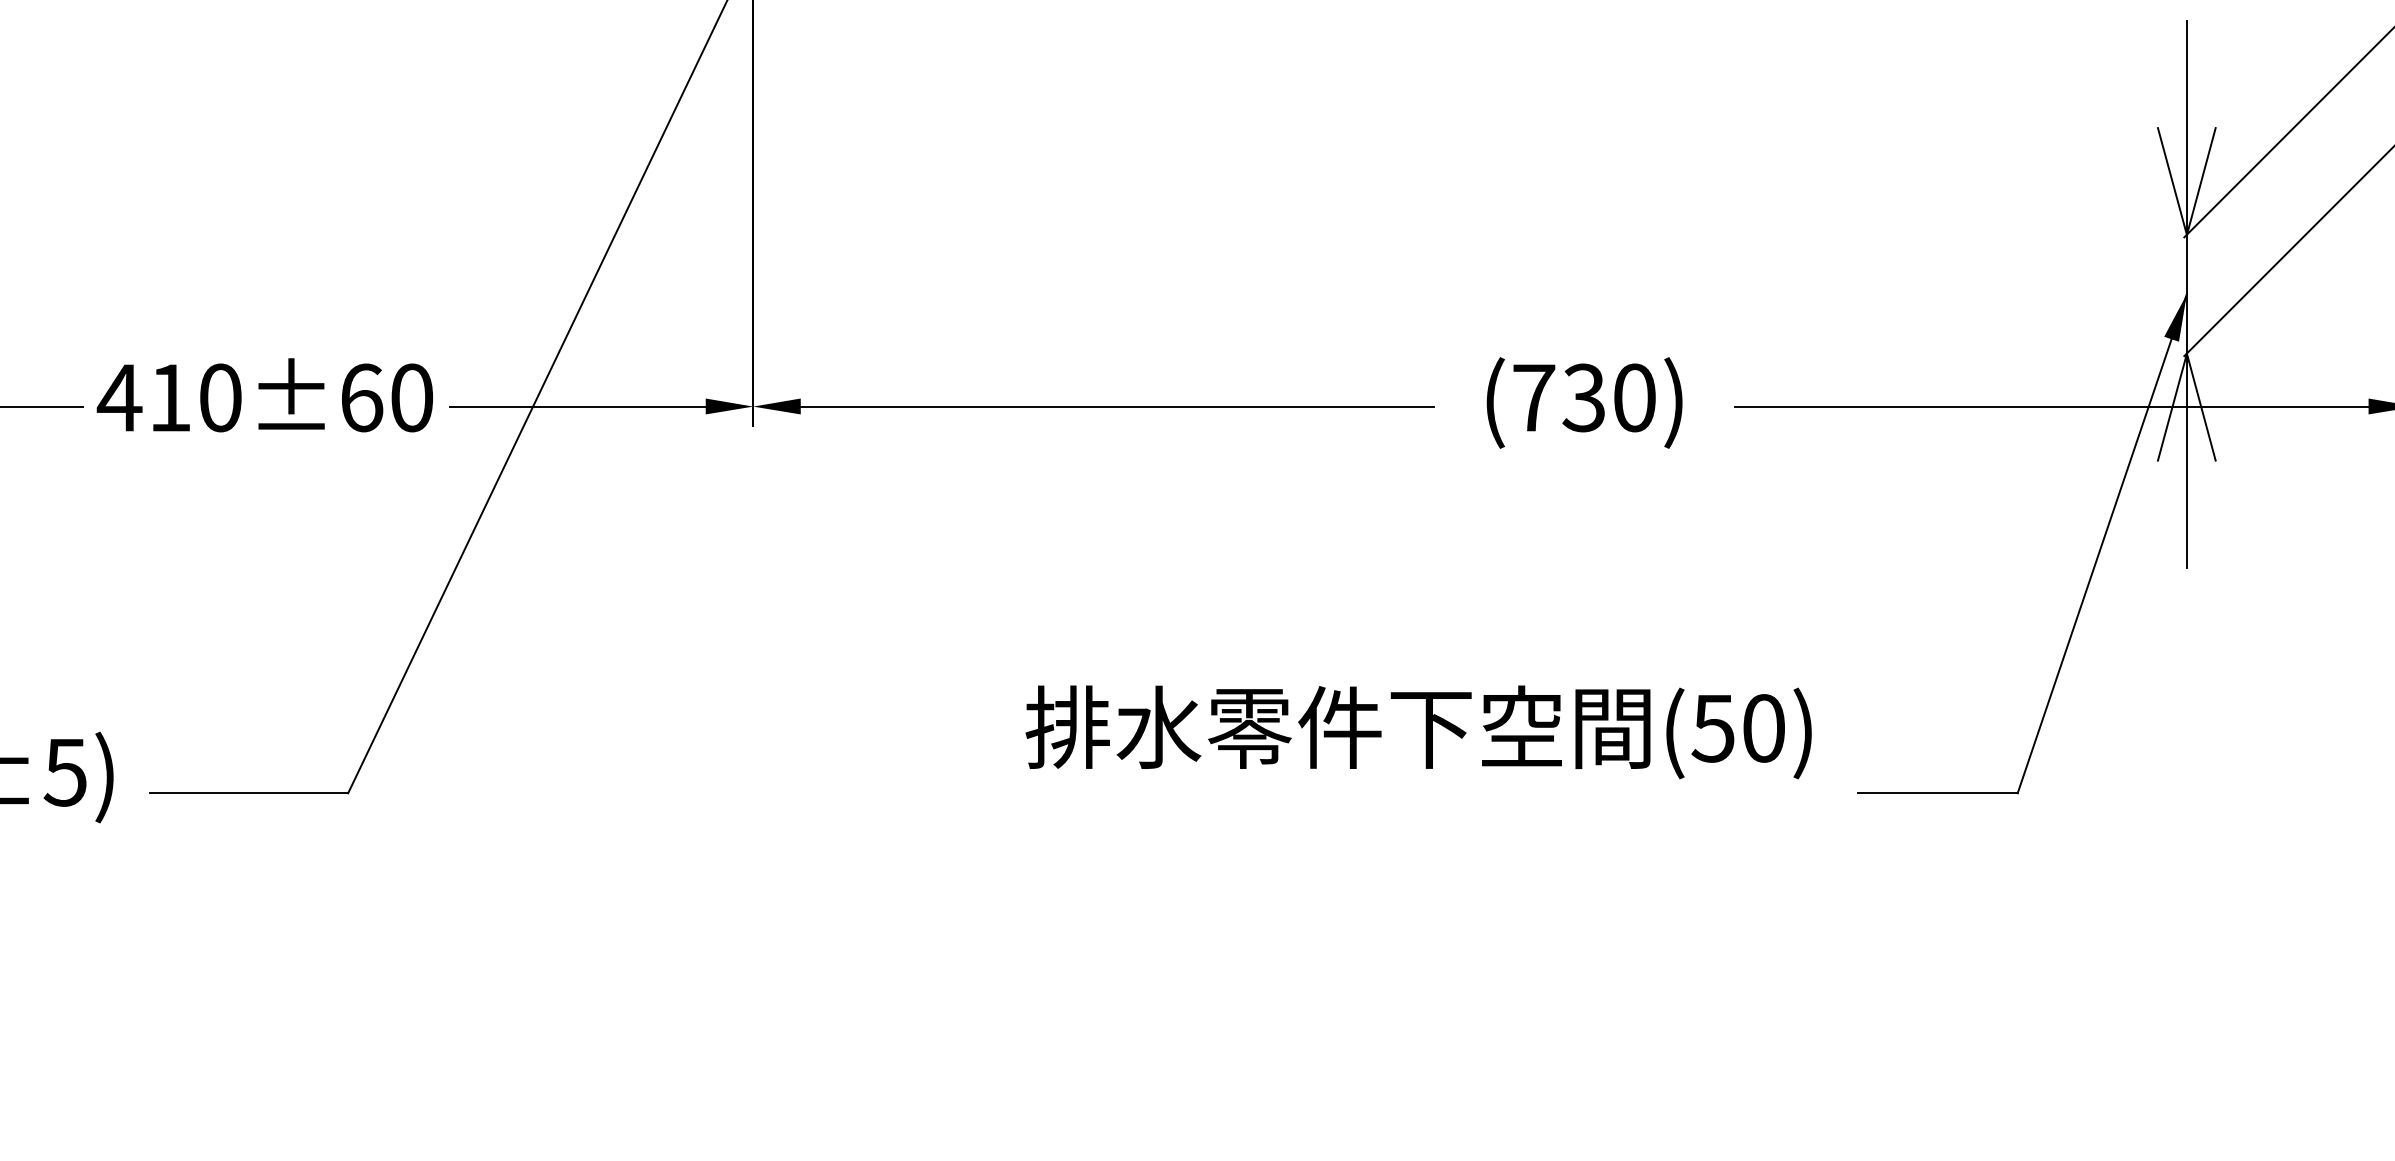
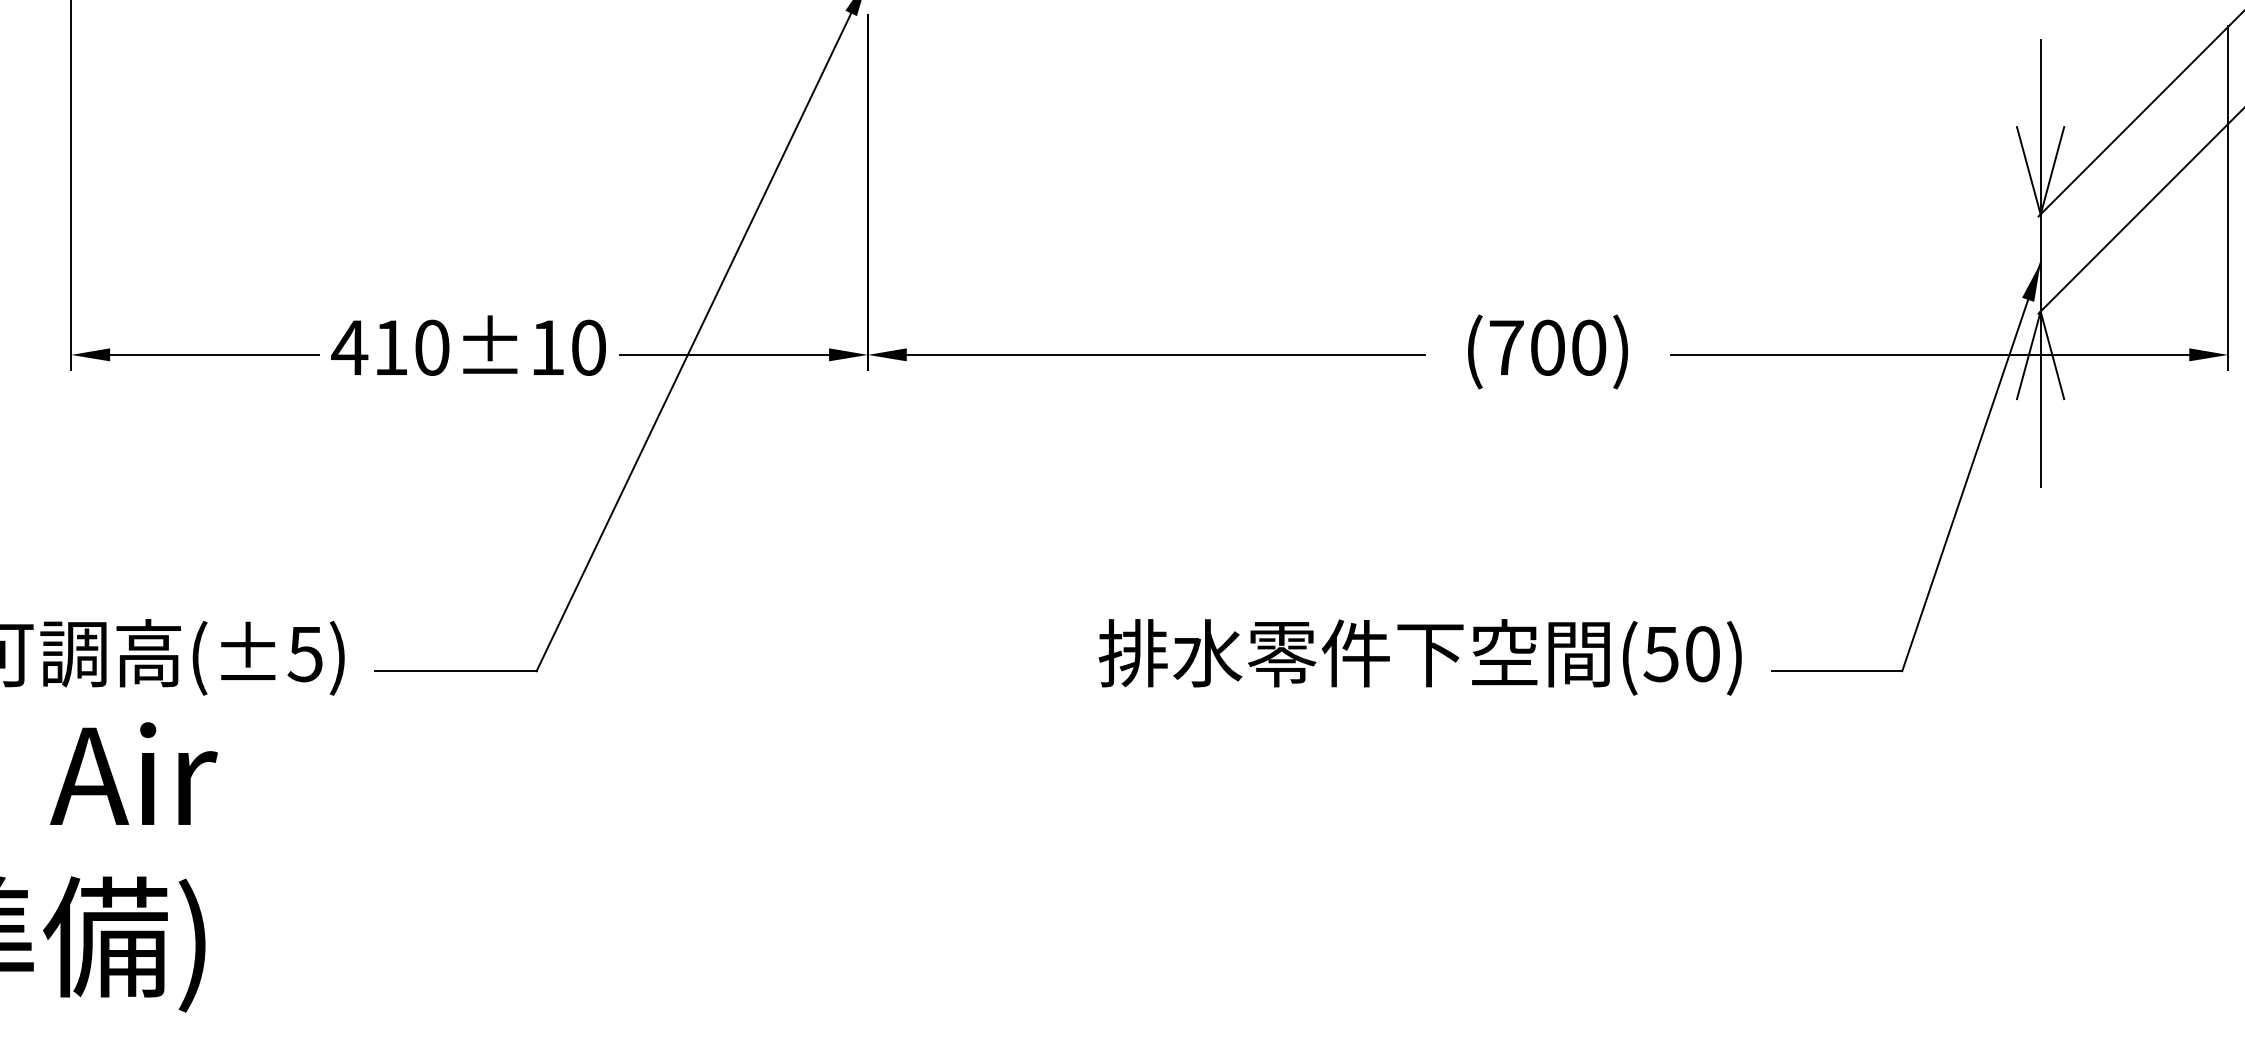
text: (362, 397) -> (548, 347), 410±60 -> 410±10
text: (1582, 397) -> (1546, 347), (730) -> (700)
text: (1417, 732) -> (1419, 657), moved

